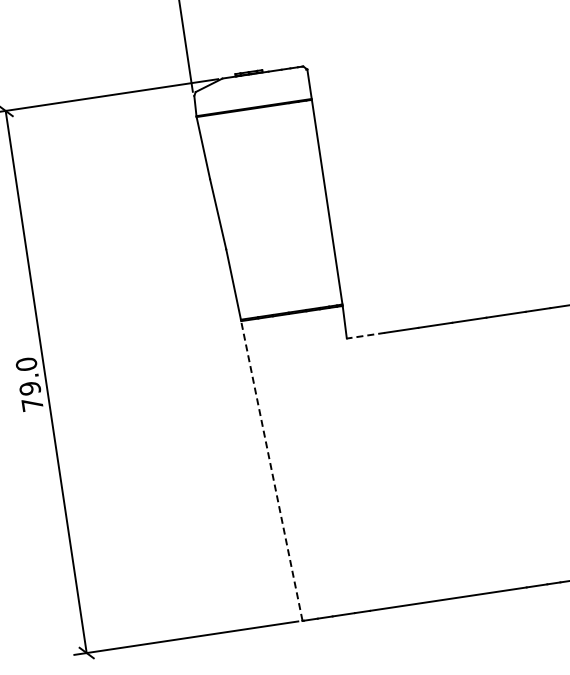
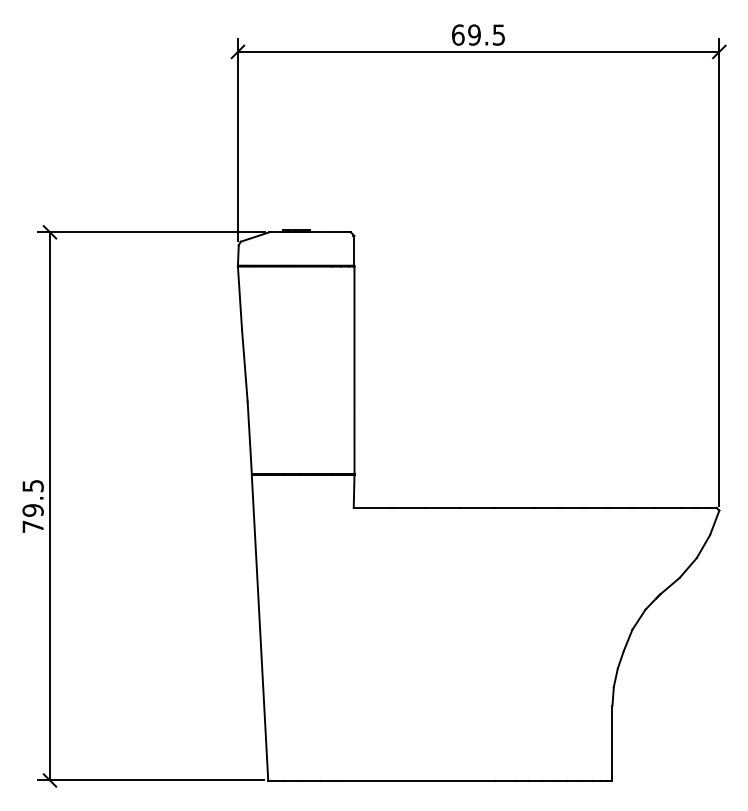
line: (365, 335) -> (372, 507), dashed -> solid
text: (25, 363) -> (32, 485), 79.0 -> 79.5
line: (272, 470) -> (260, 627), dashed -> solid

